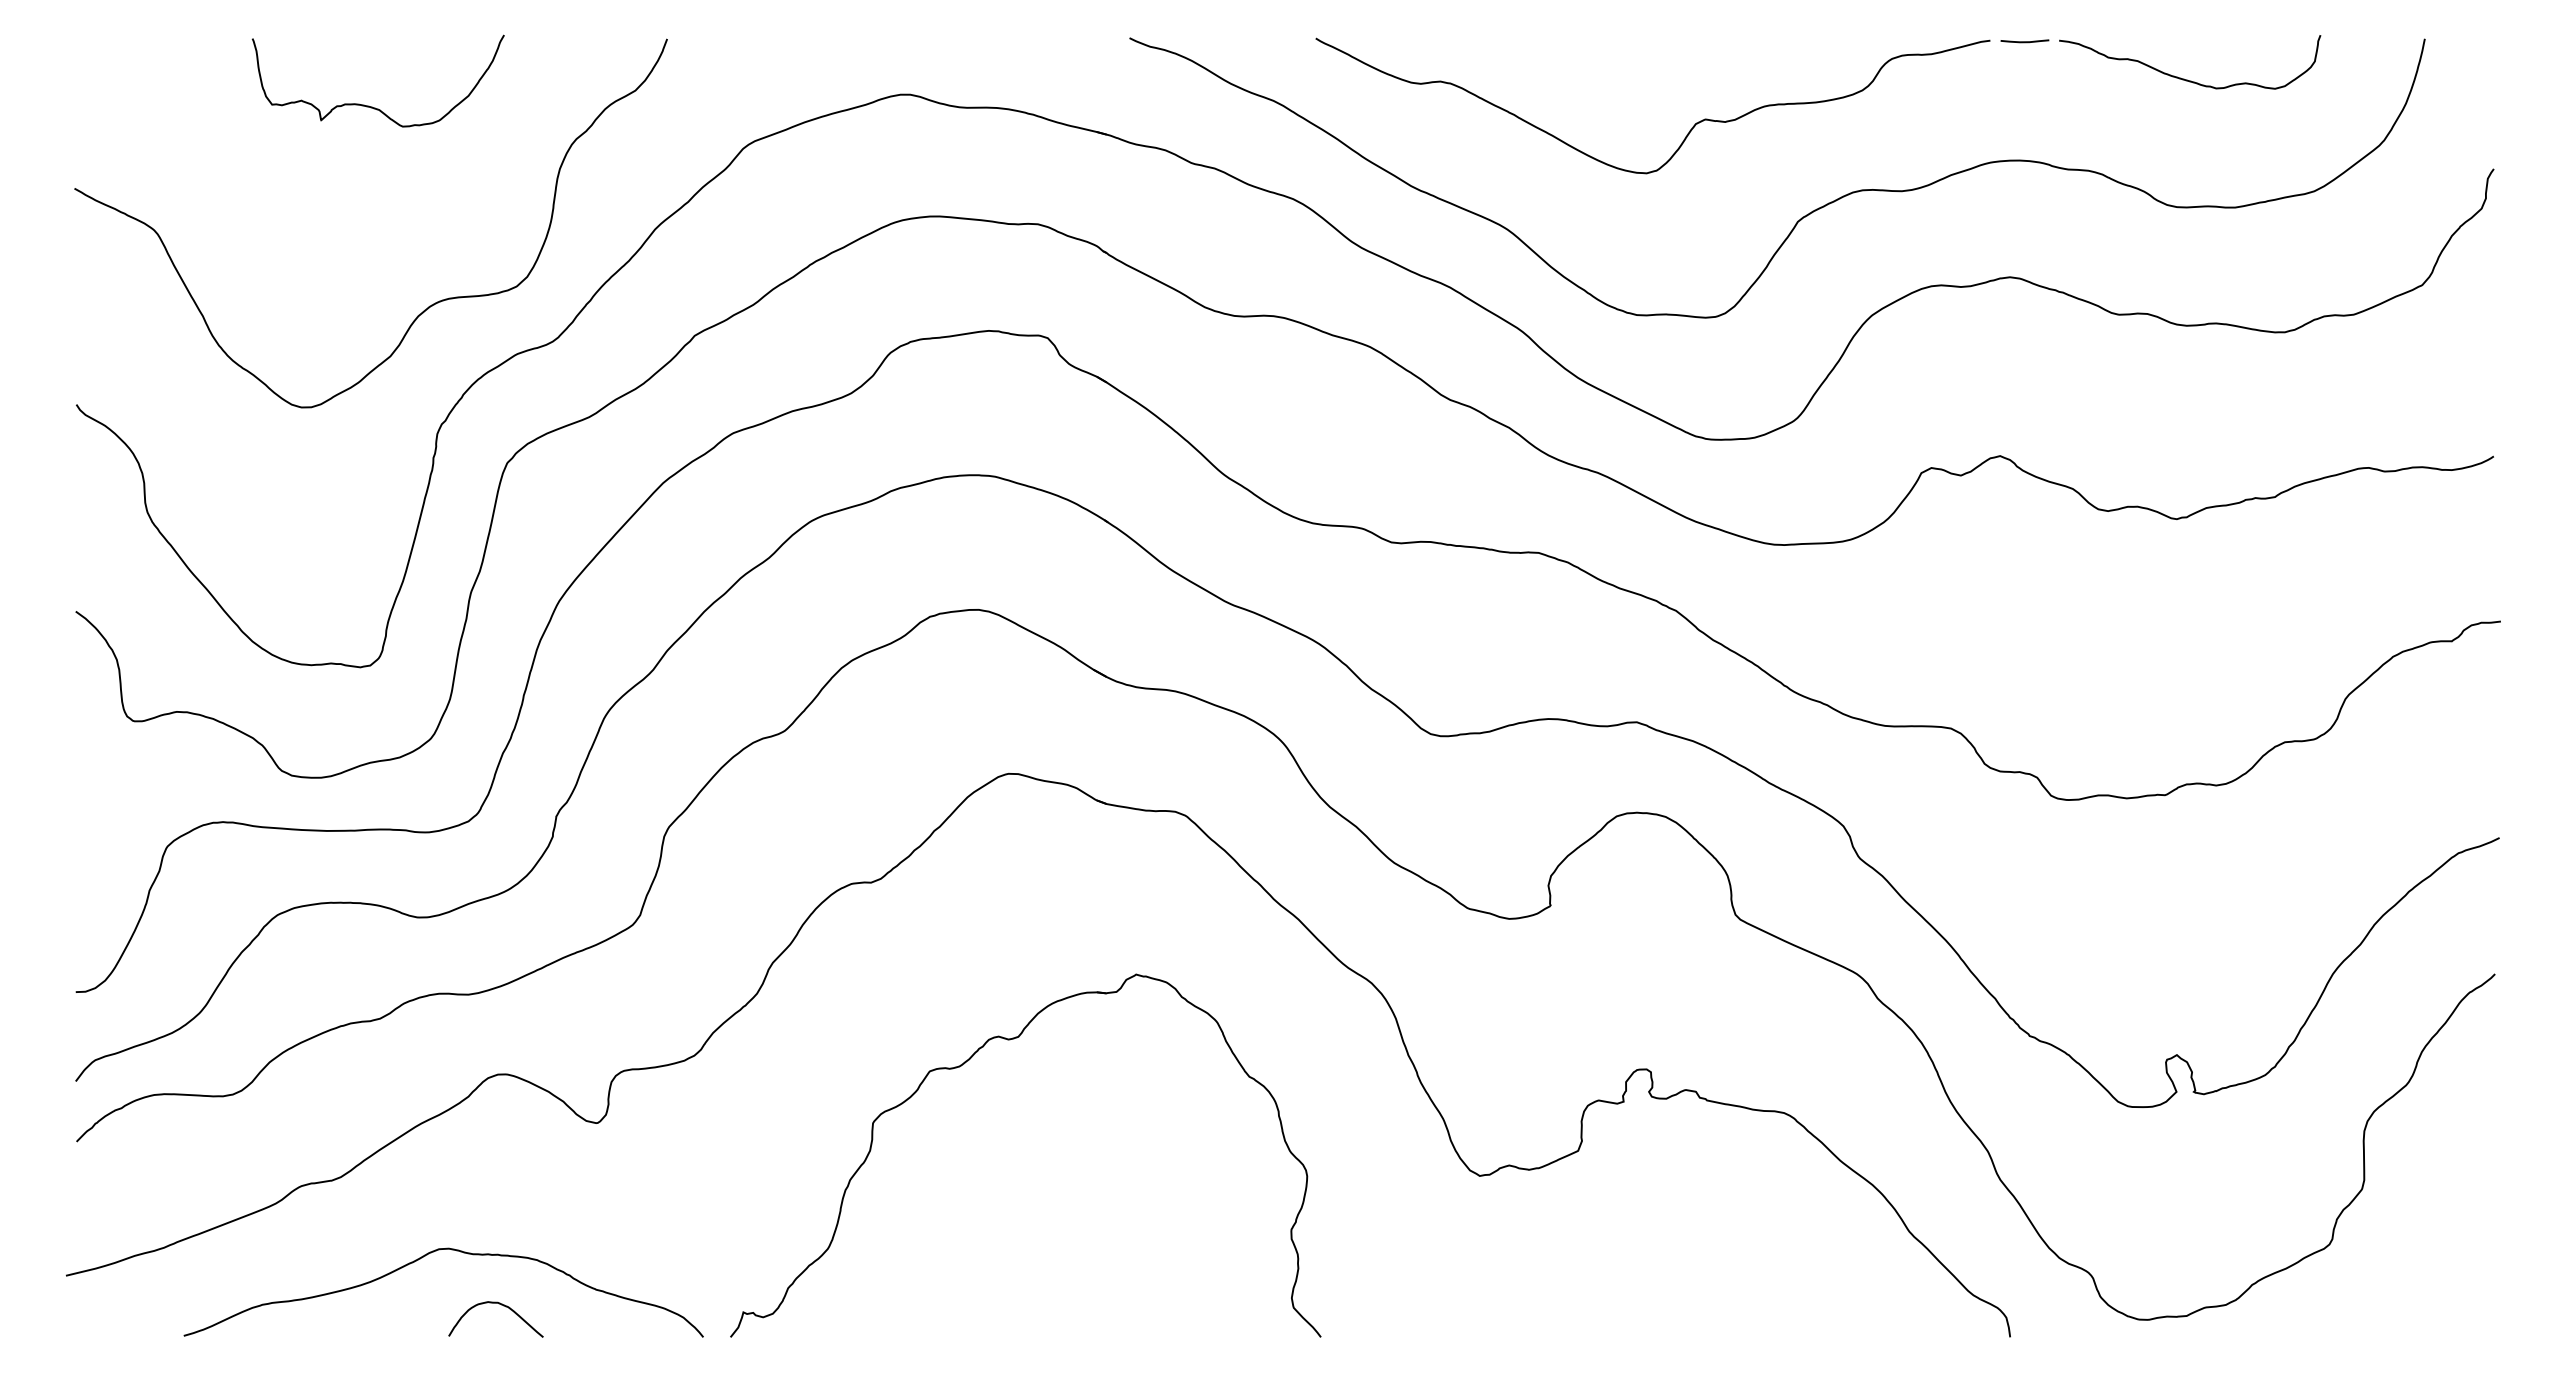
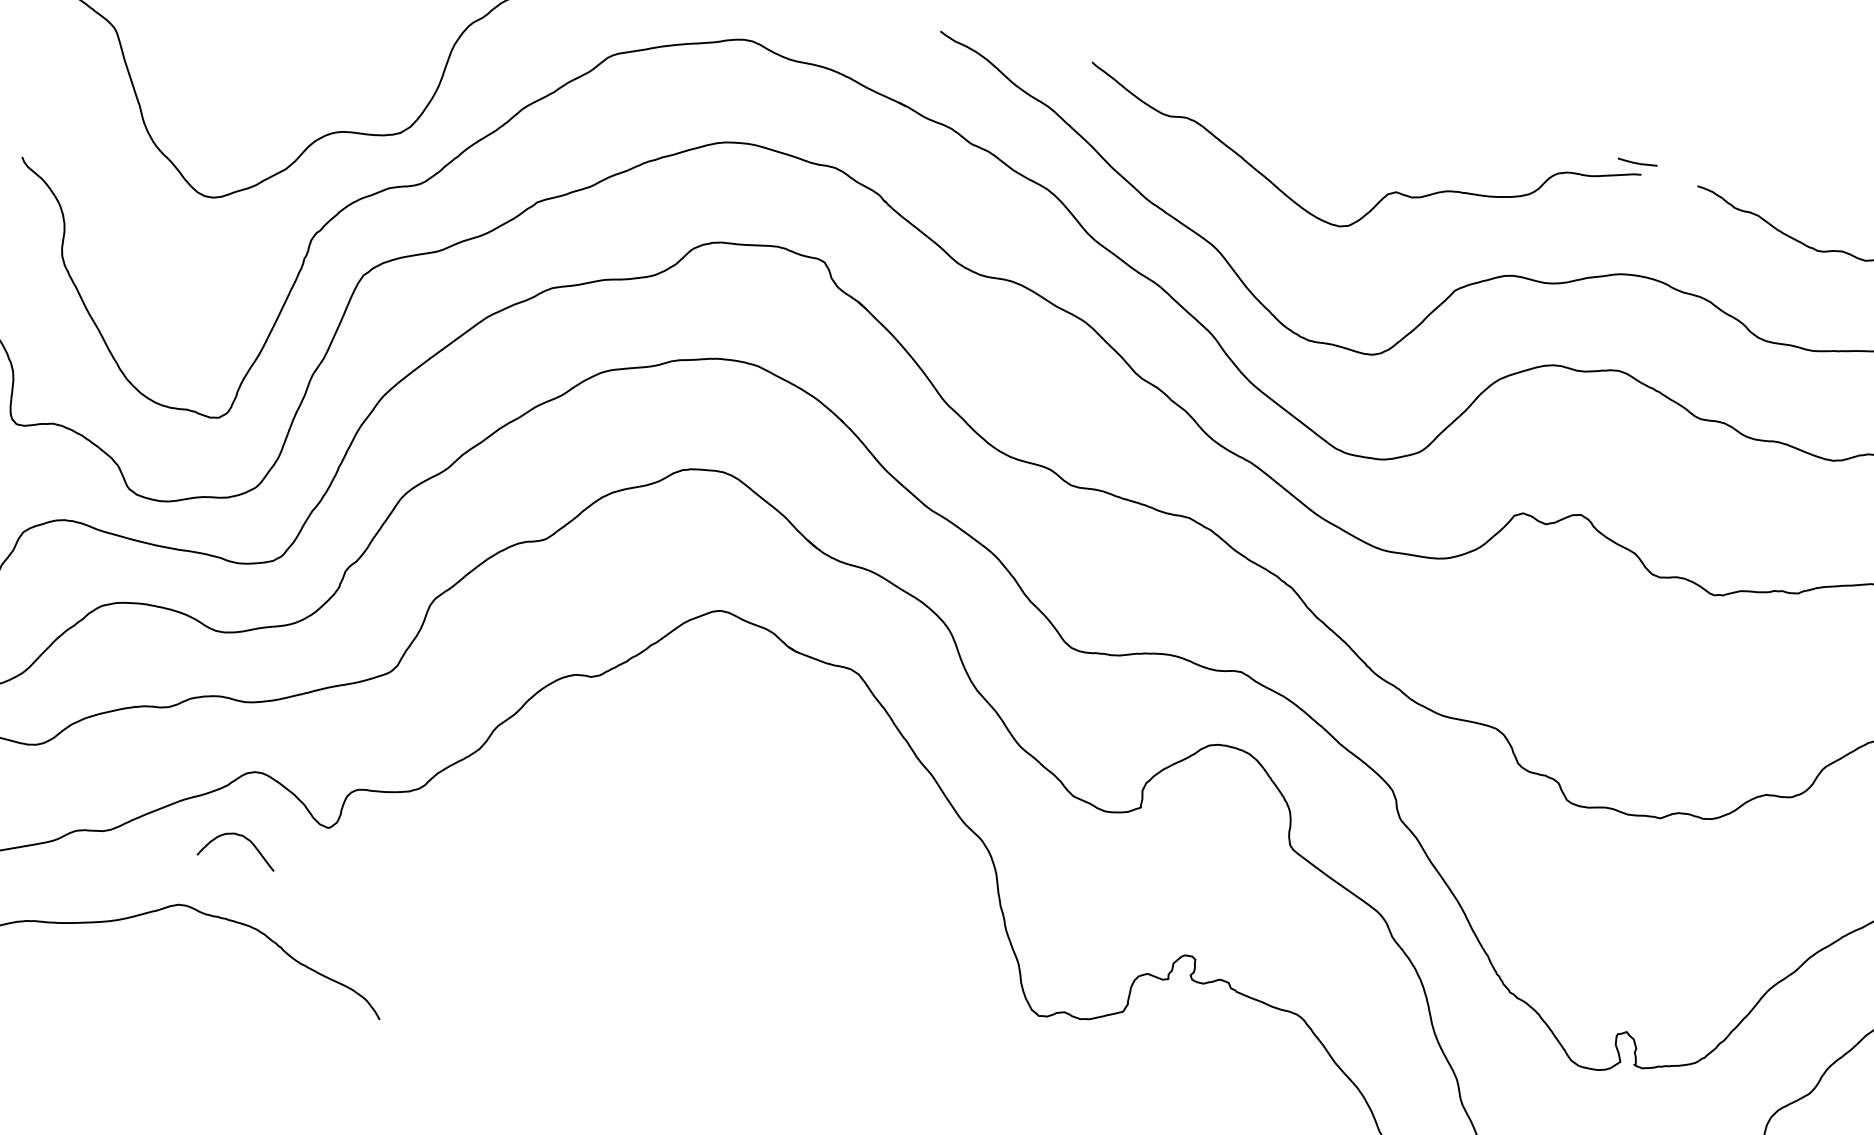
curve: (2024, 41) -> (1637, 162), moved
part: (964, 1064) -> (637, 840), removed
curve: (501, 1305) -> (245, 838), moved

